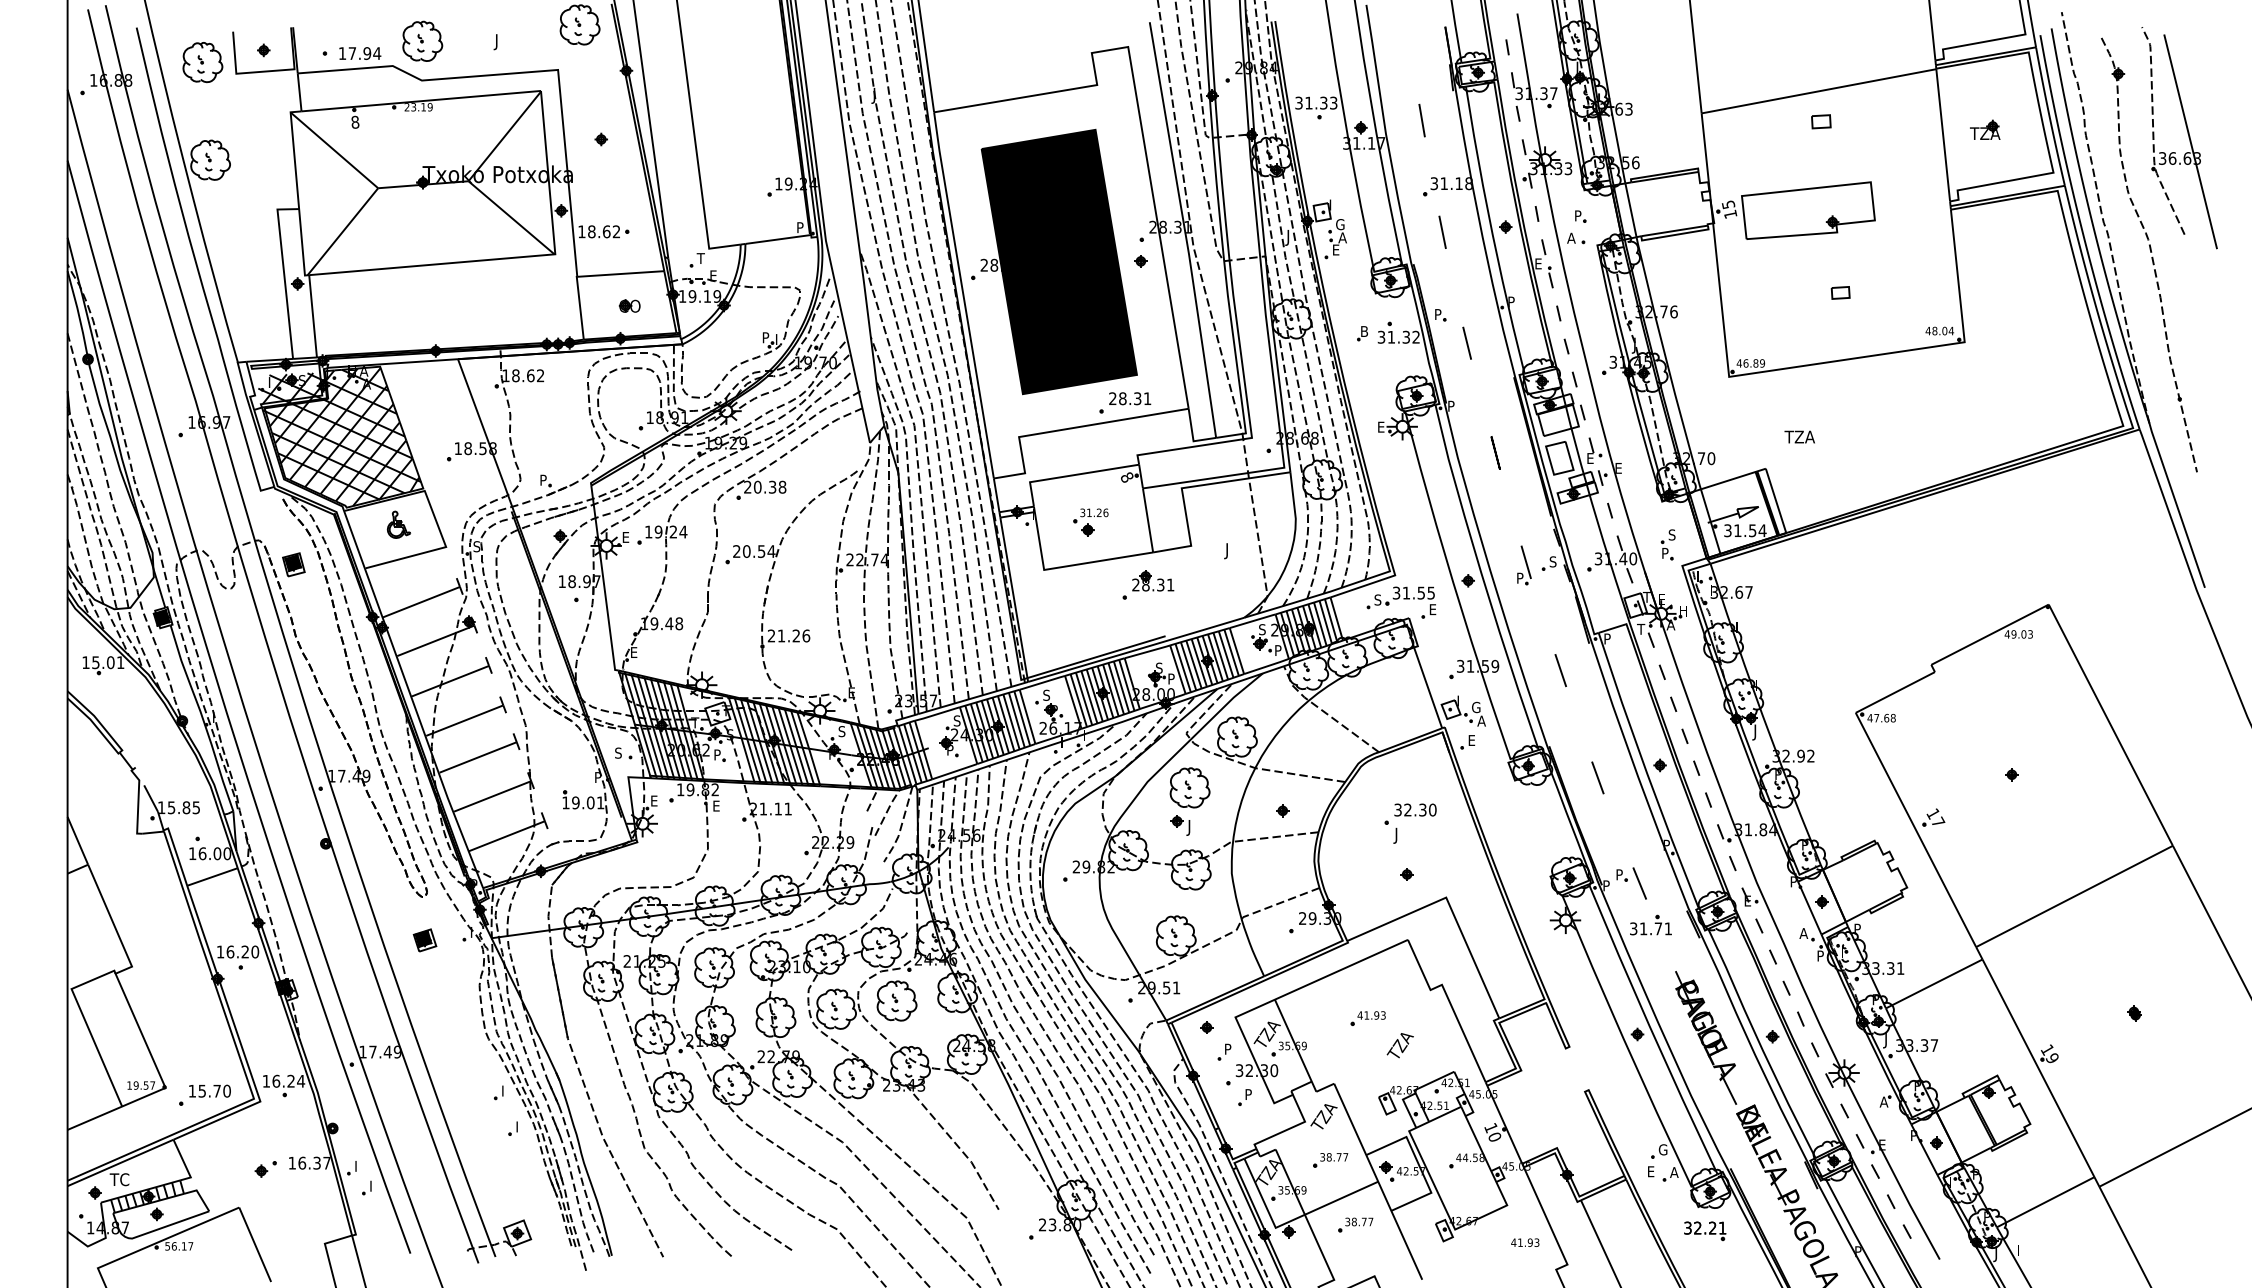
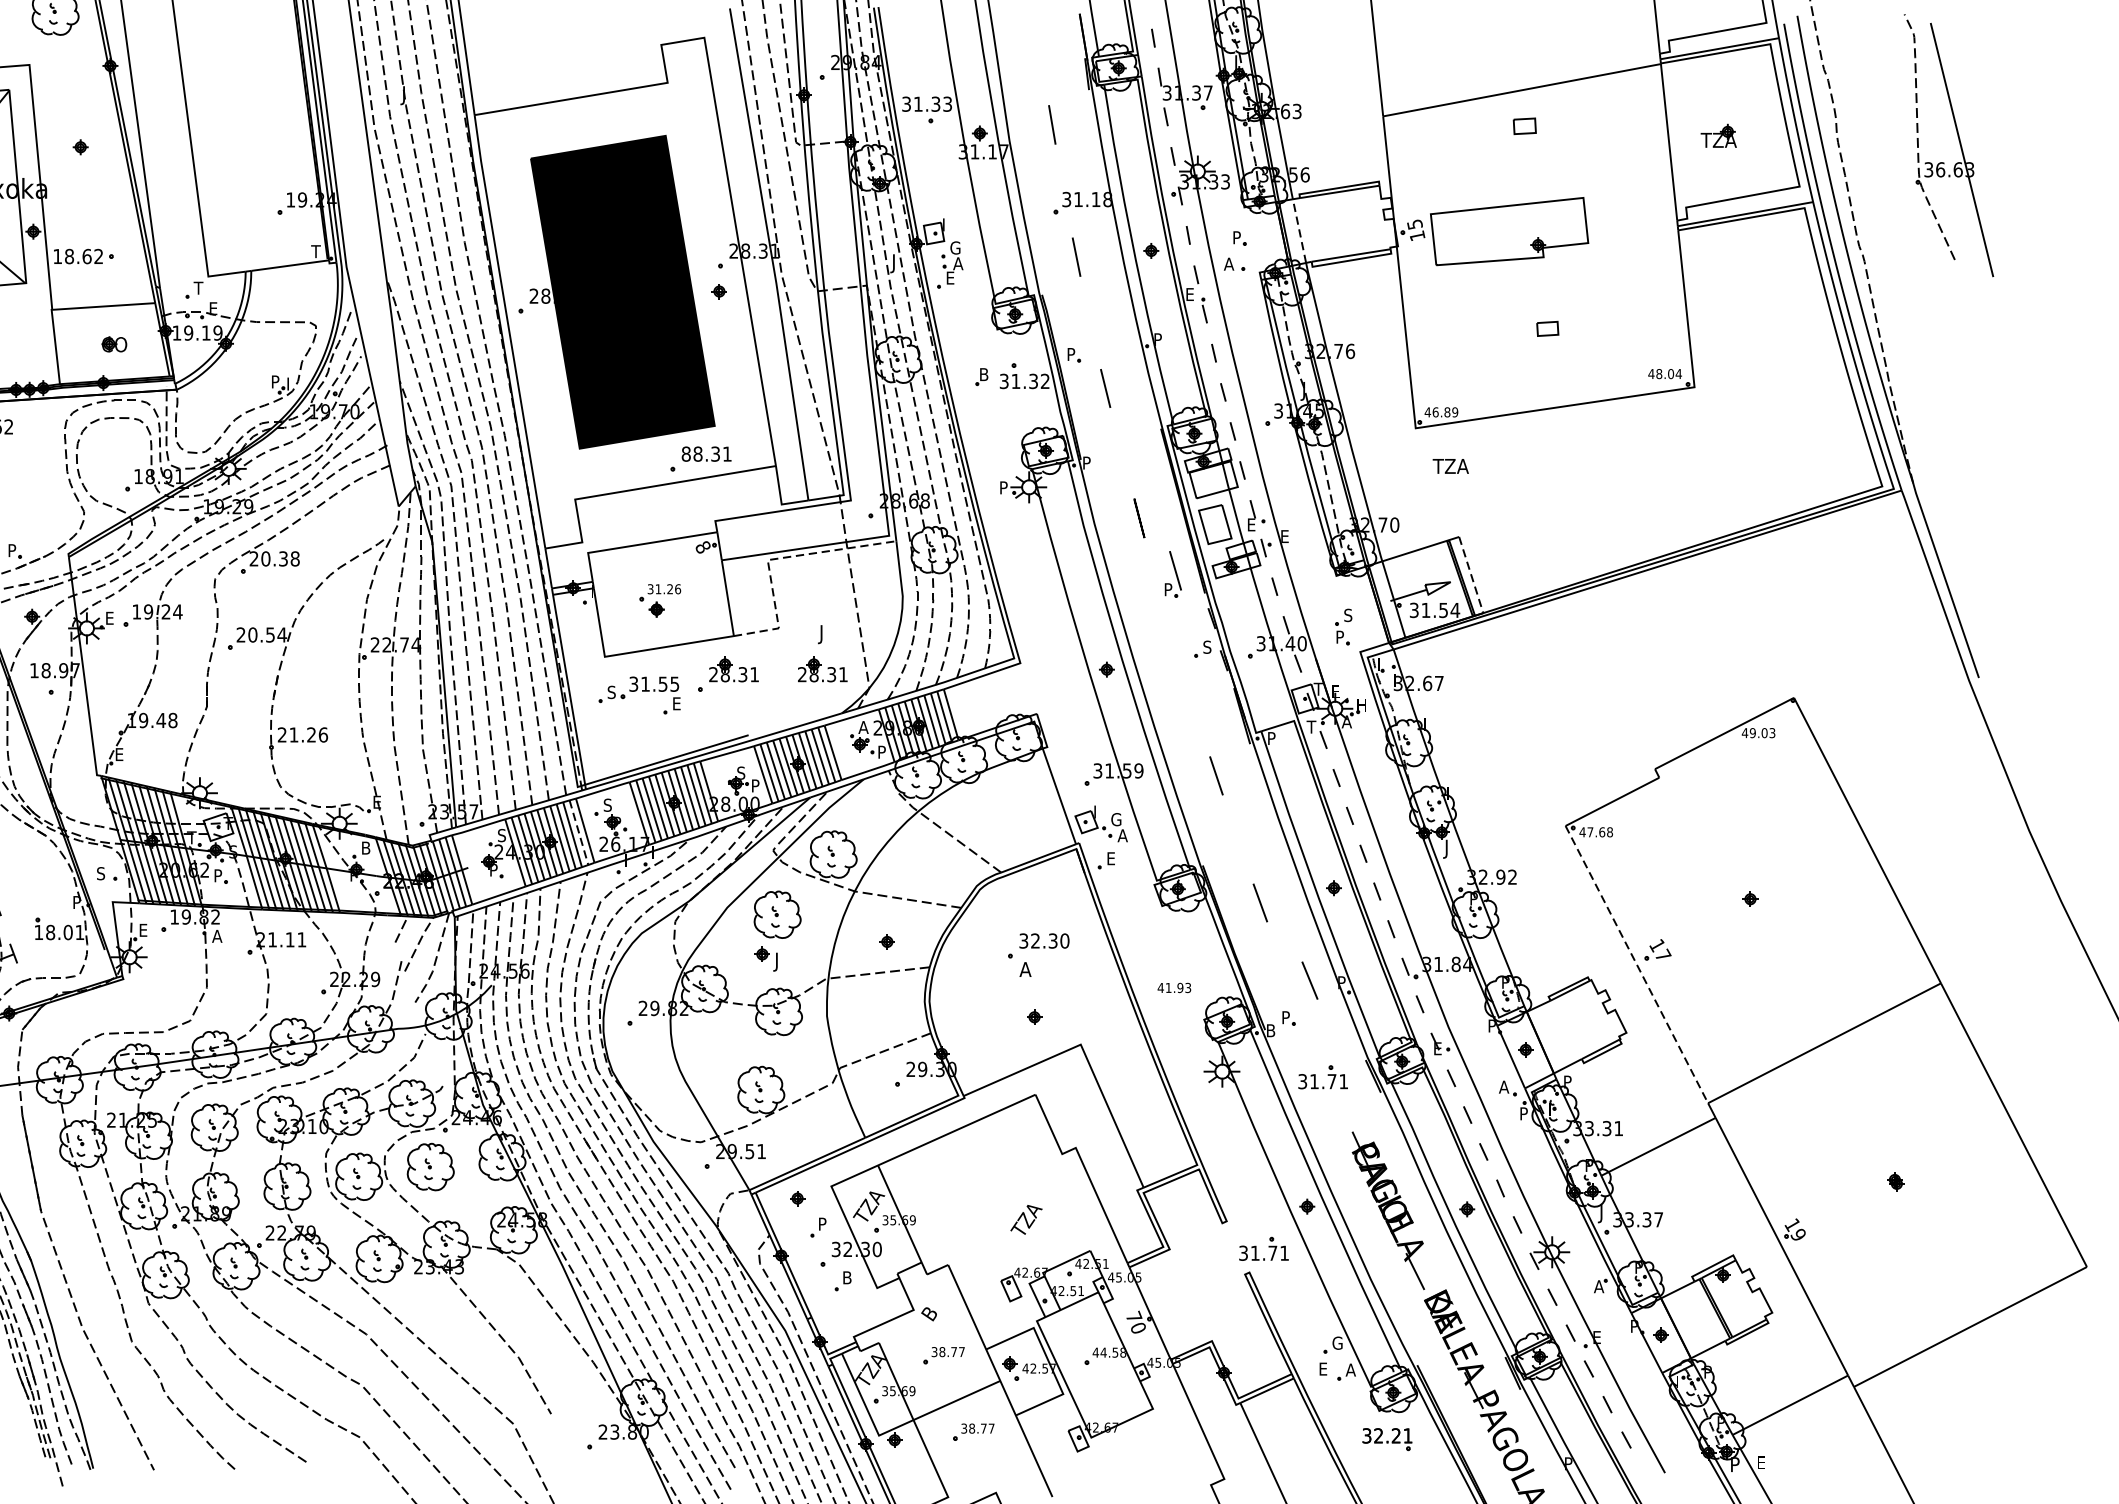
line: (1630, 209) -> (1298, 230), solid -> dashed
text: (800, 227) -> (316, 251), P -> T
part: (2149, 254) -> (1913, 283), removed
text: (1112, 398) -> (685, 453), 28.31 -> 88.31
text: (1381, 426) -> (1004, 487), E -> P
text: (1799, 436) -> (1450, 465), moved
line: (1186, 487) -> (773, 559), solid -> dashed
line: (1776, 500) -> (1471, 574), solid -> dashed
part: (1524, 565) -> (1173, 574), moved
part: (1228, 580) -> (823, 669), added
part: (1401, 602) -> (639, 695), moved
text: (1262, 629) -> (863, 727), S -> A
line: (1022, 719) -> (579, 833), solid -> dashed
text: (841, 731) -> (365, 848), S -> B
text: (575, 802) -> (50, 932), 19.01 -> 18.01
text: (716, 805) -> (217, 935), E -> A
line: (1915, 829) -> (1636, 964), solid -> dashed
text: (1398, 835) -> (1024, 971), J -> A
line: (1639, 883) -> (1309, 980), moved
text: (1607, 885) -> (1271, 1030), P -> B
part: (1367, 1018) -> (987, 1187), removed
part: (1600, 1069) -> (1263, 1248), added
text: (1249, 1094) -> (847, 1277), P -> B
text: (1323, 1117) -> (935, 1304), TZA -> B
text: (1491, 1127) -> (1134, 1316), 10 -> 70
text: (1525, 1242) -> (1174, 987), moved
text: (2021, 1250) -> (1761, 1462), I -> E
text: (1997, 1254) -> (1733, 1467), J -> P

